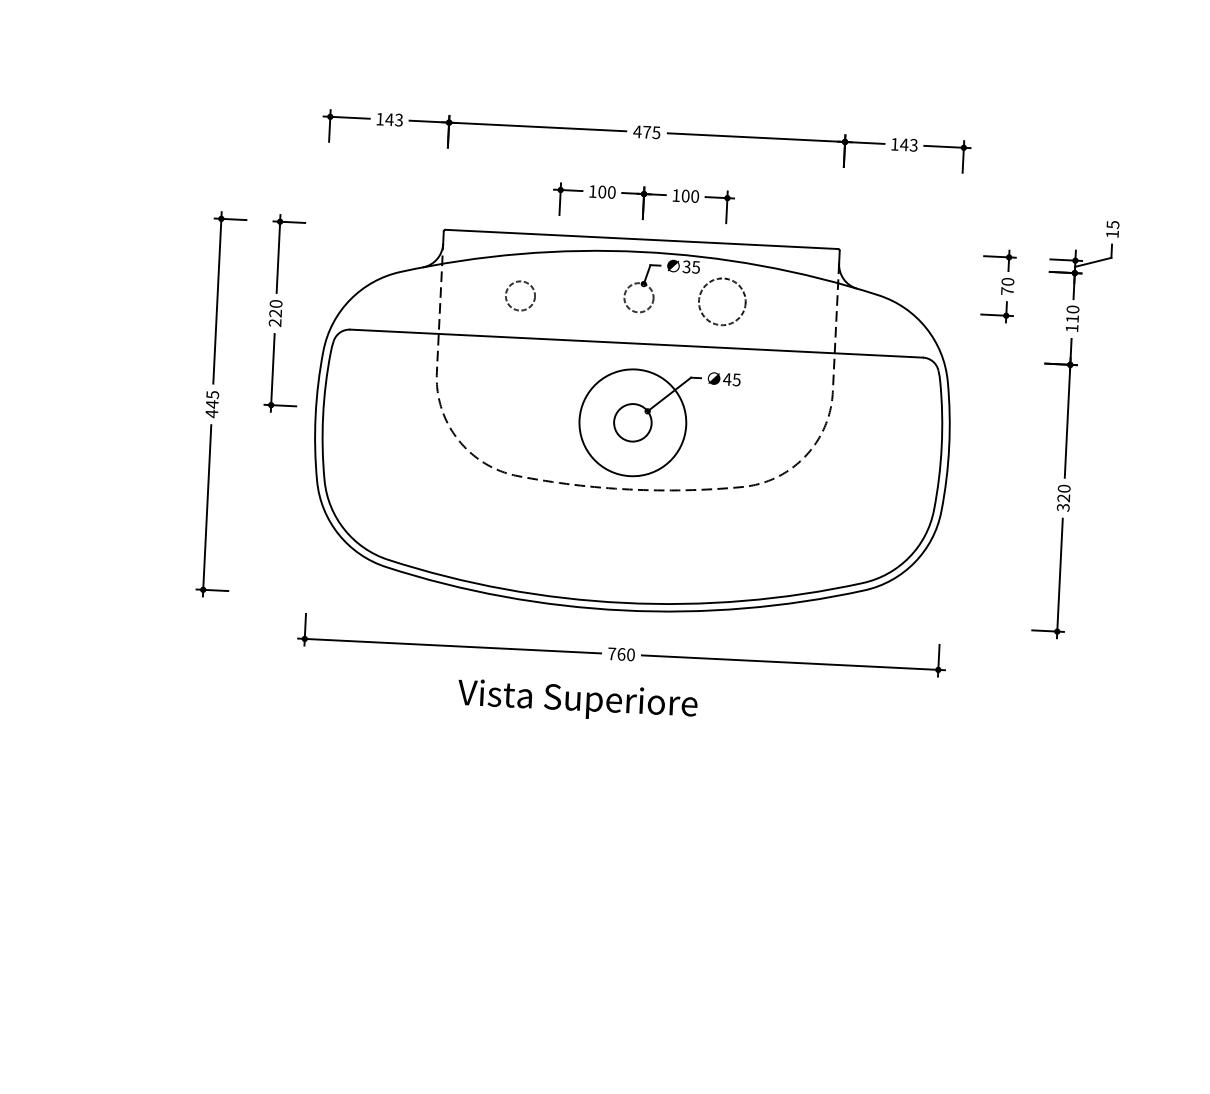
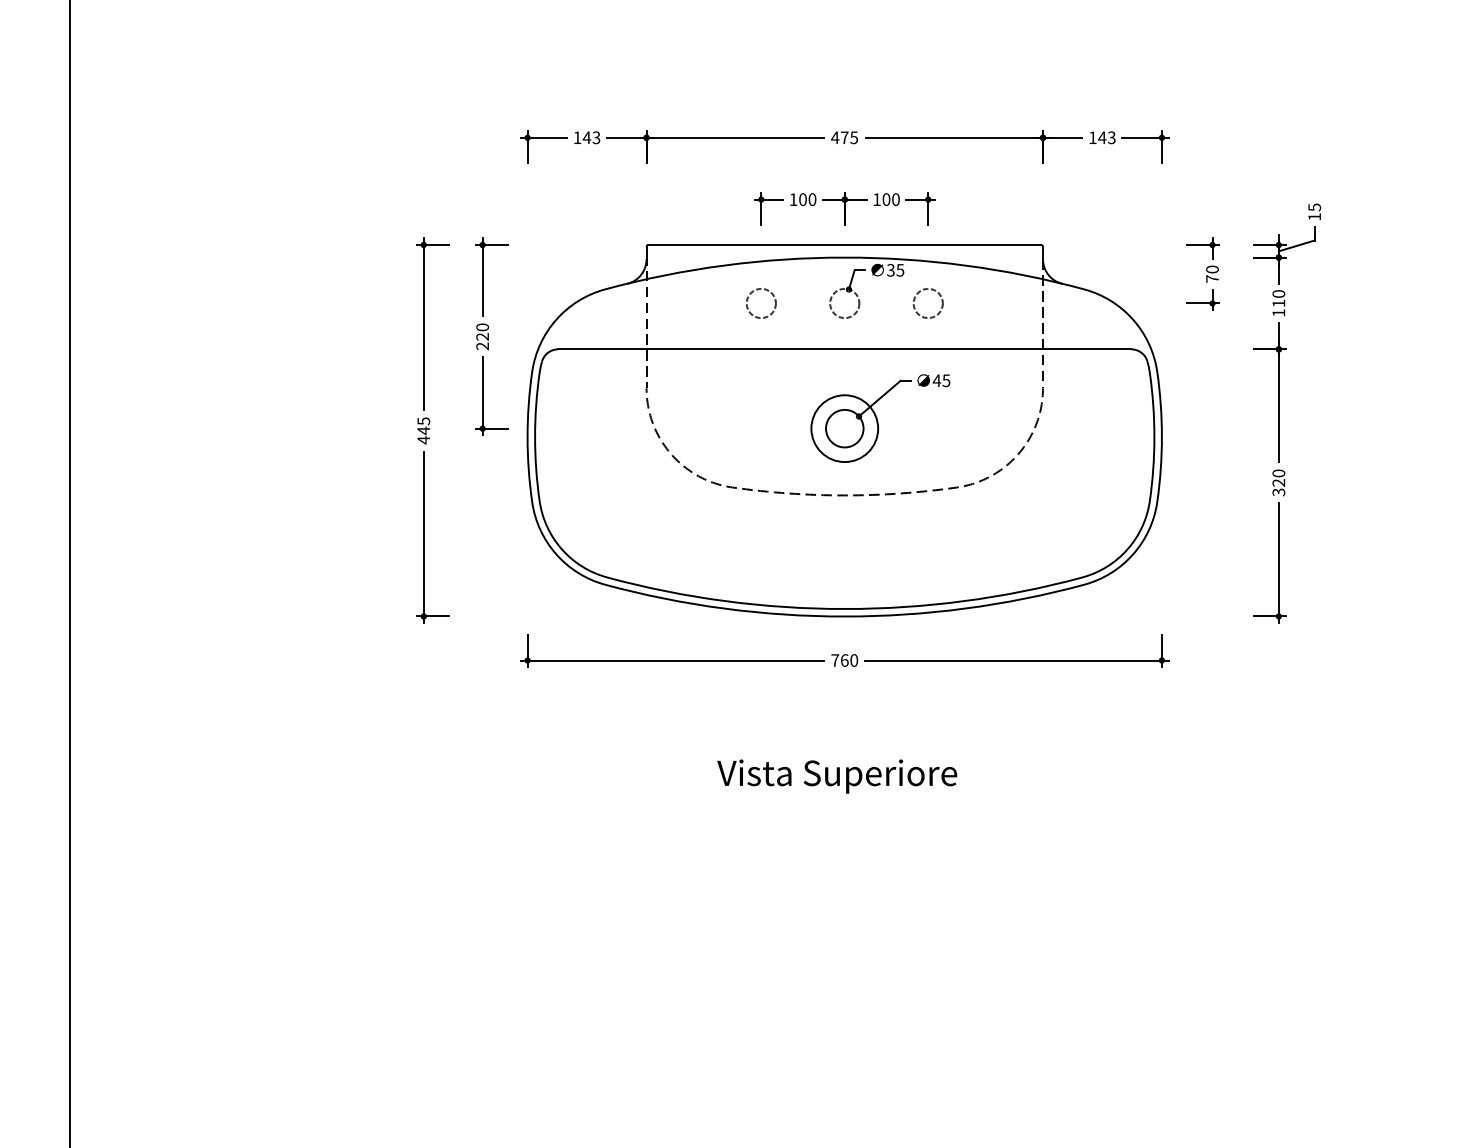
circle: (520, 296) -> (761, 303), moved
circle: (721, 301) -> (927, 303), size x0.62
circle: (632, 422) -> (844, 428), size x0.62
text: (577, 701) -> (837, 776), moved

